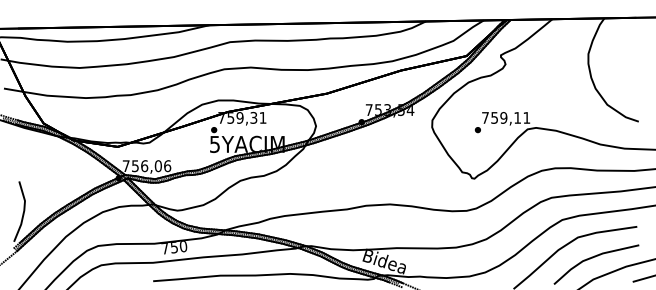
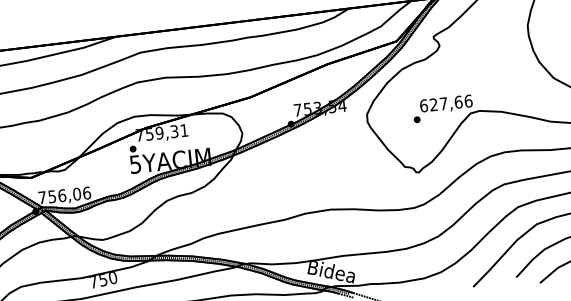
text: (506, 117) -> (446, 103), 759,11 -> 627,66

